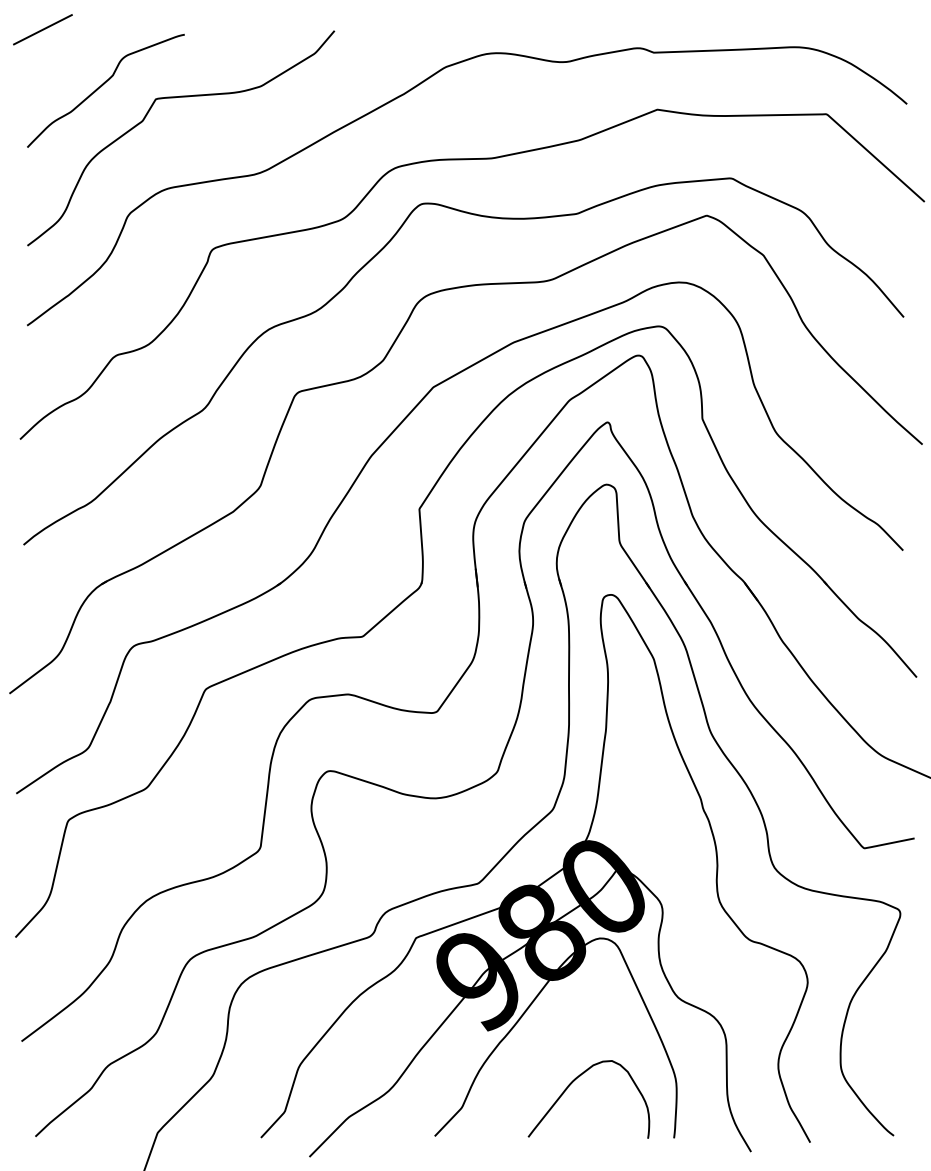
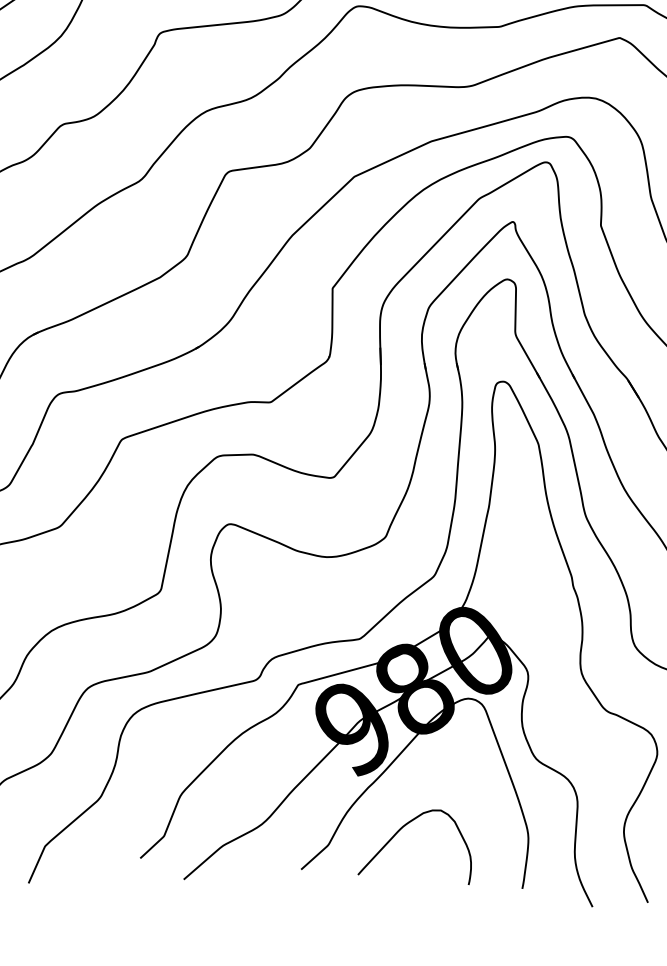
curve: (572, 1083) -> (402, 828), moved

